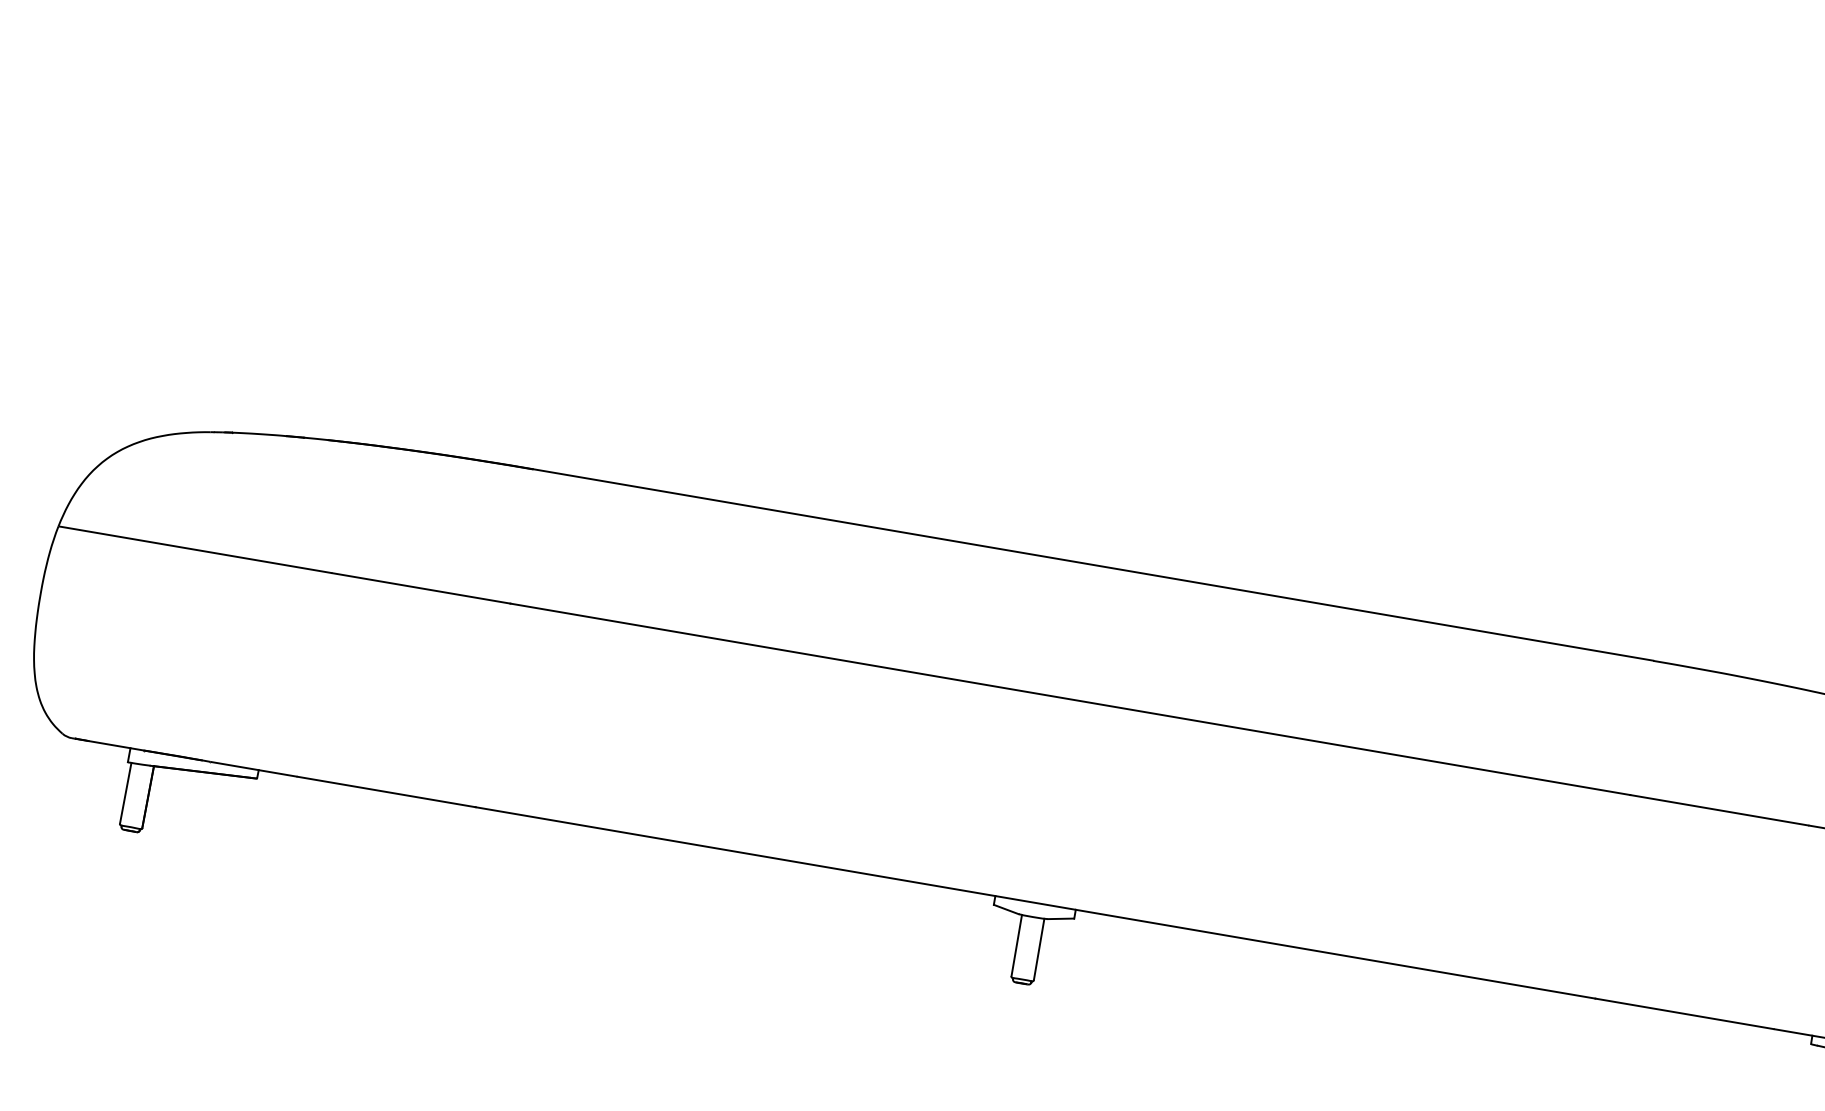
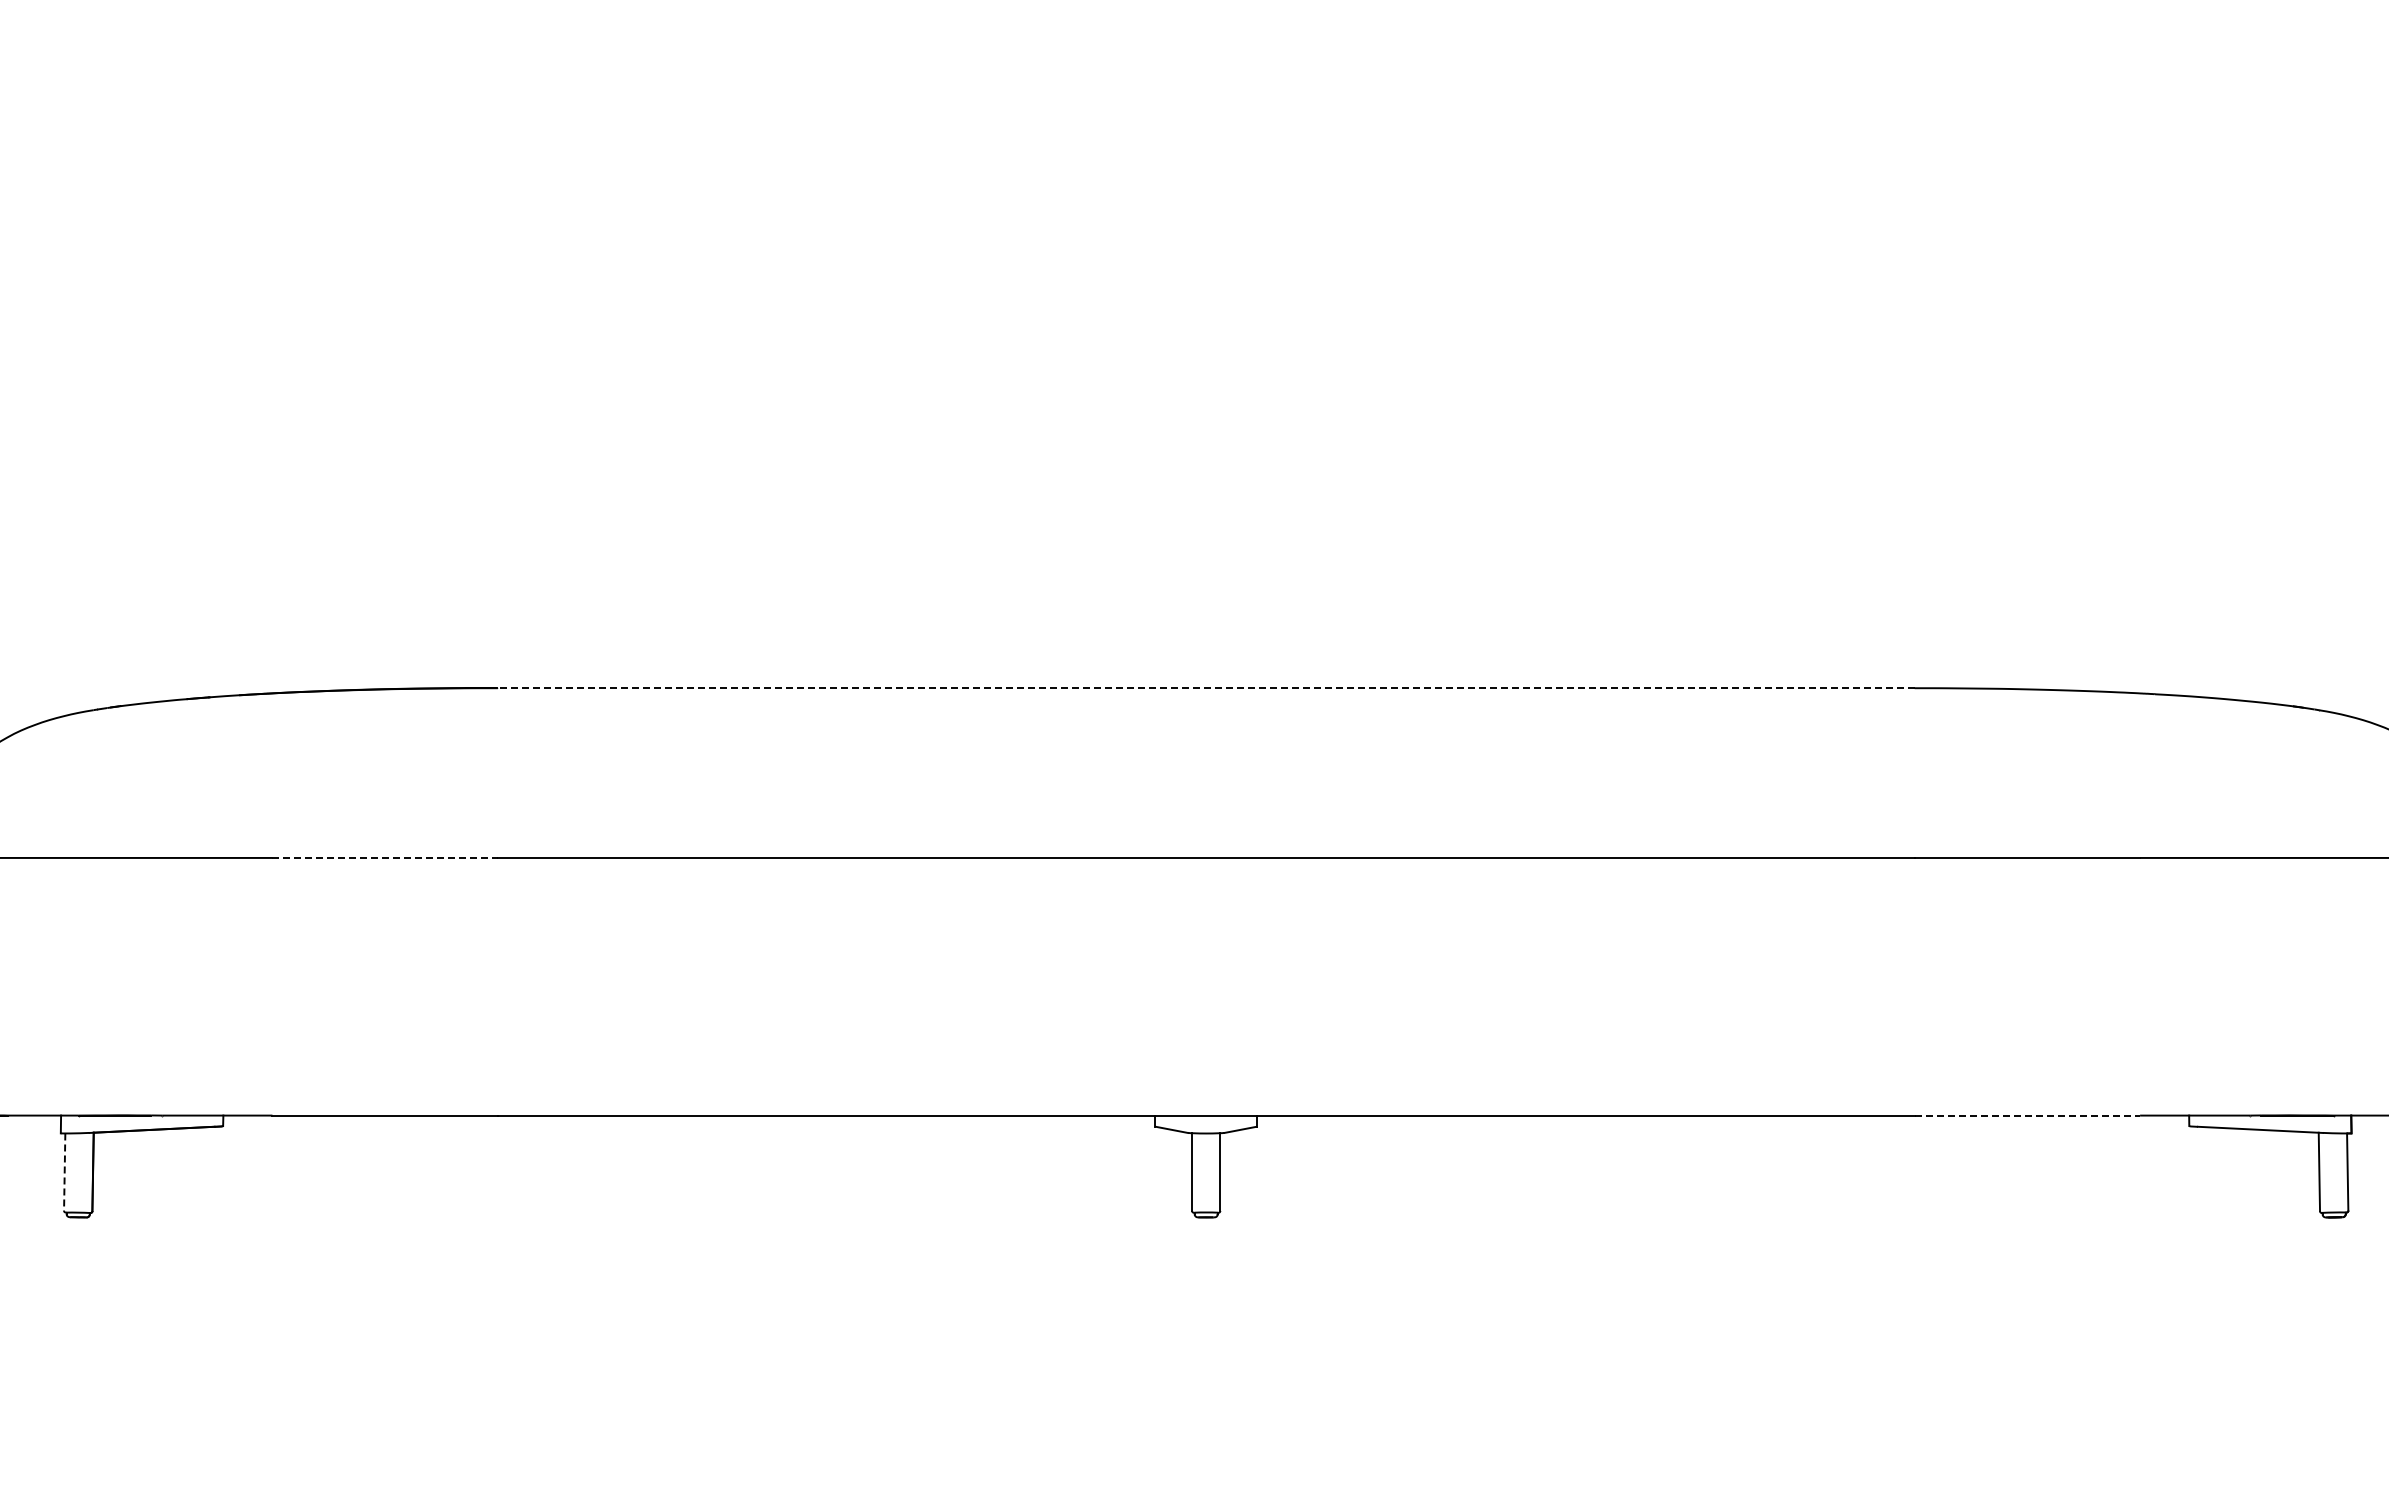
line: (1092, 564) -> (1205, 687), solid -> dashed
line: (421, 588) -> (385, 857), solid -> dashed
line: (125, 793) -> (64, 1172), solid -> dashed
line: (1684, 1013) -> (2027, 1115), solid -> dashed

